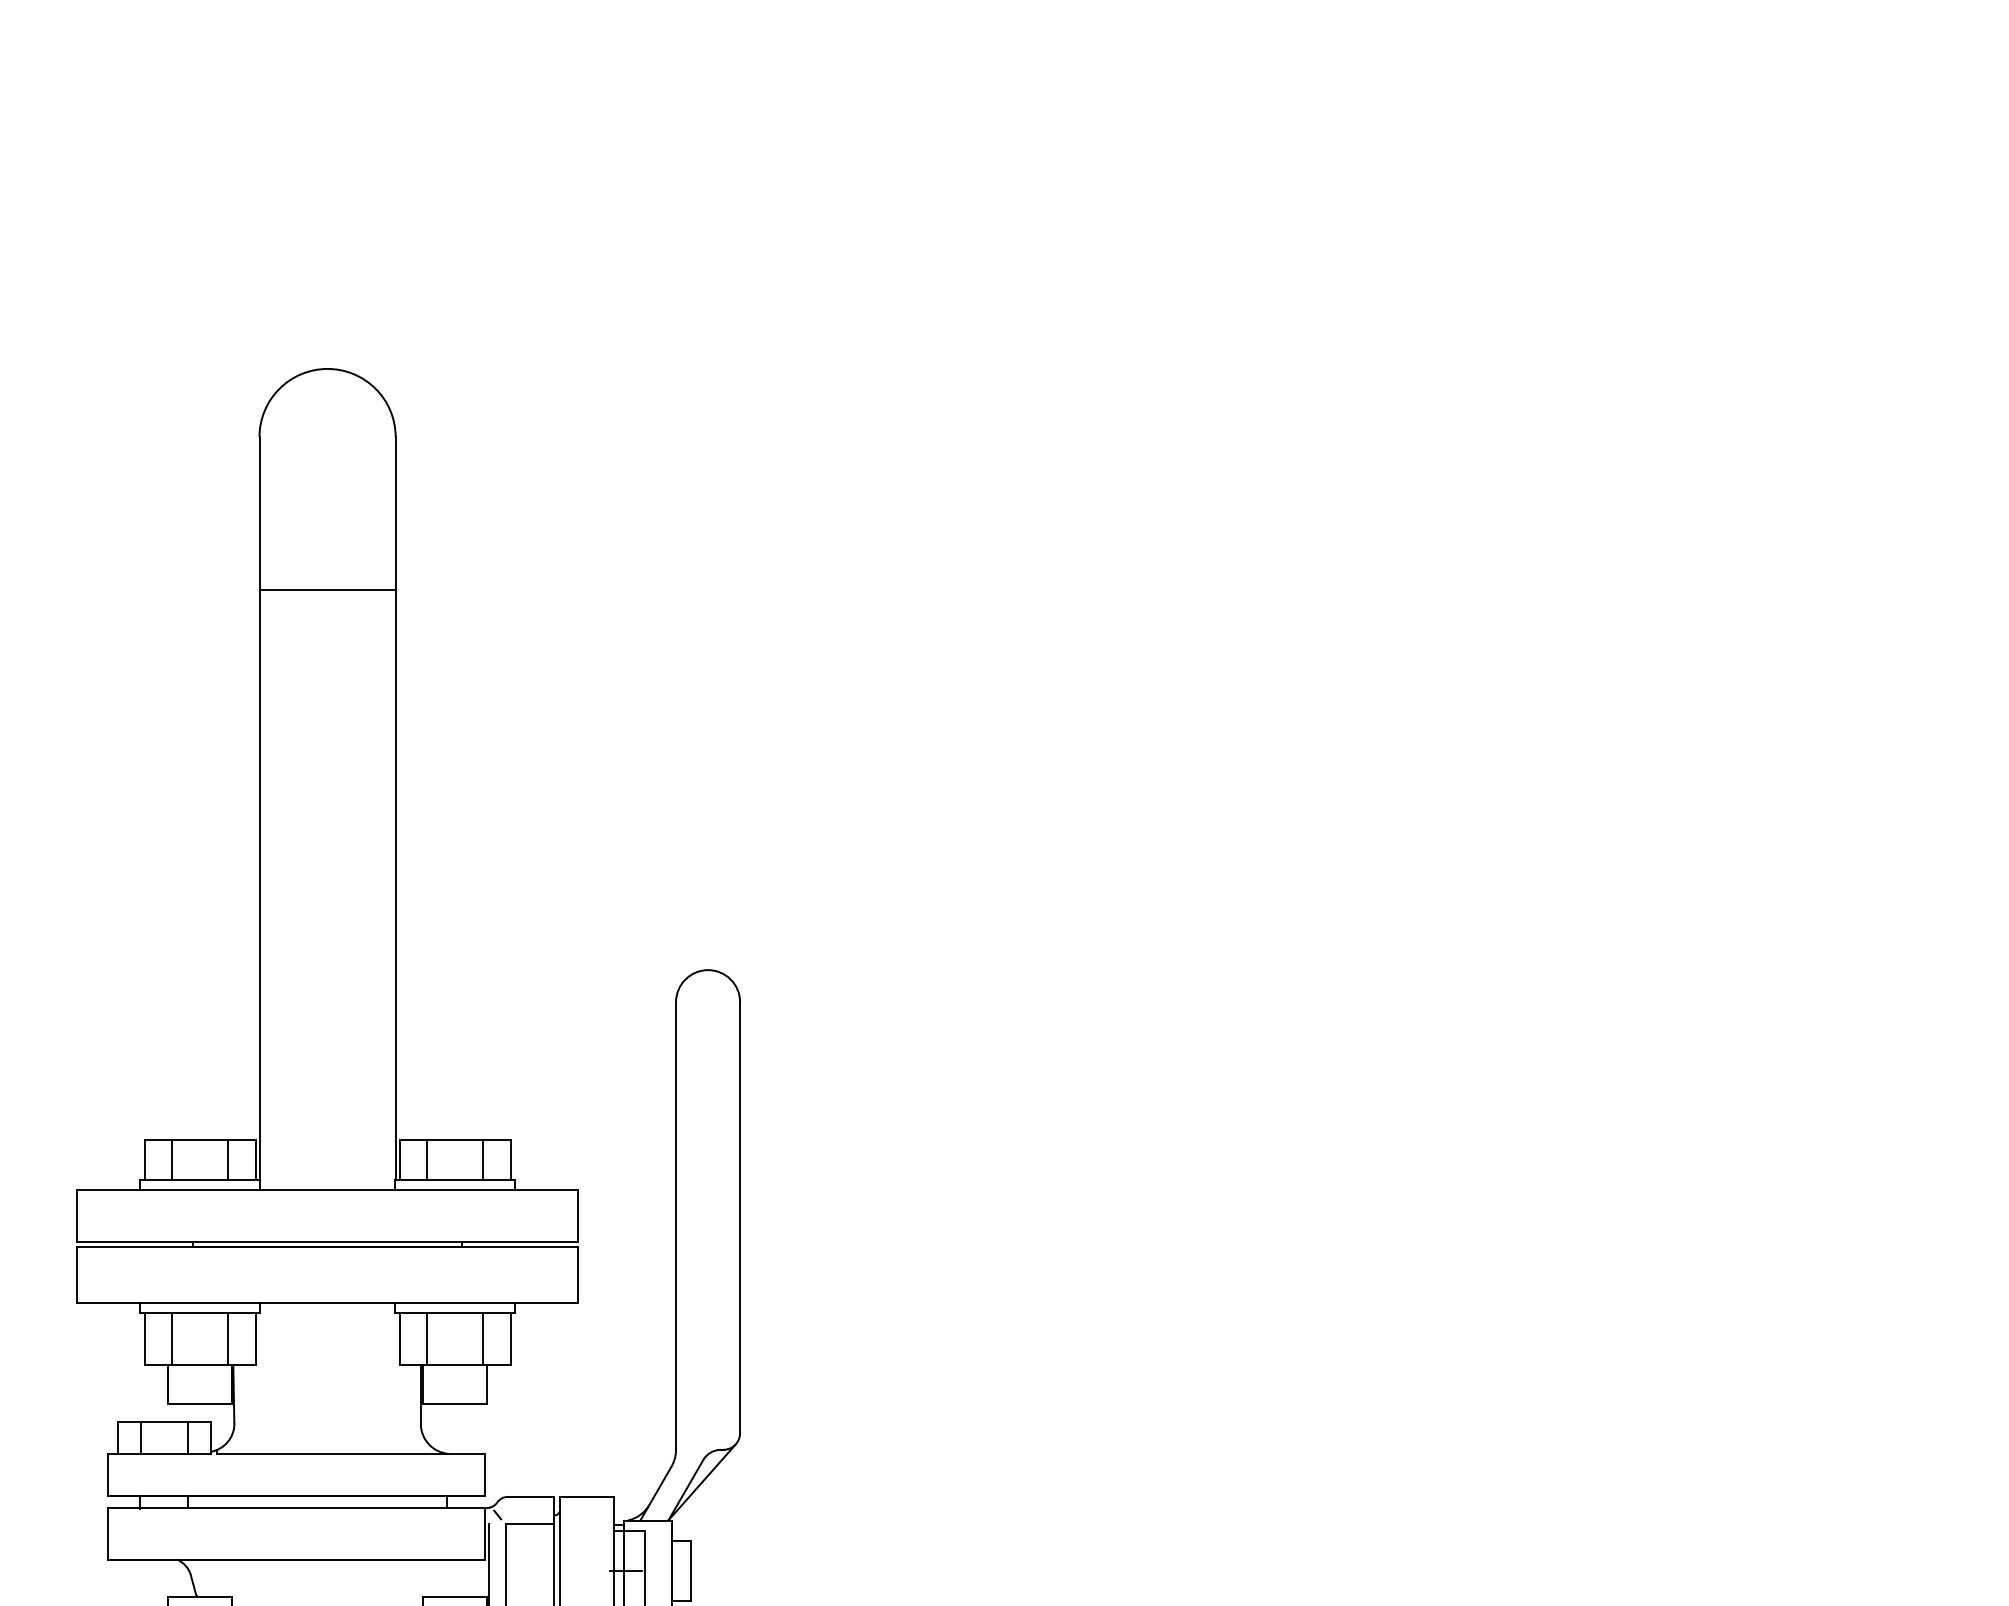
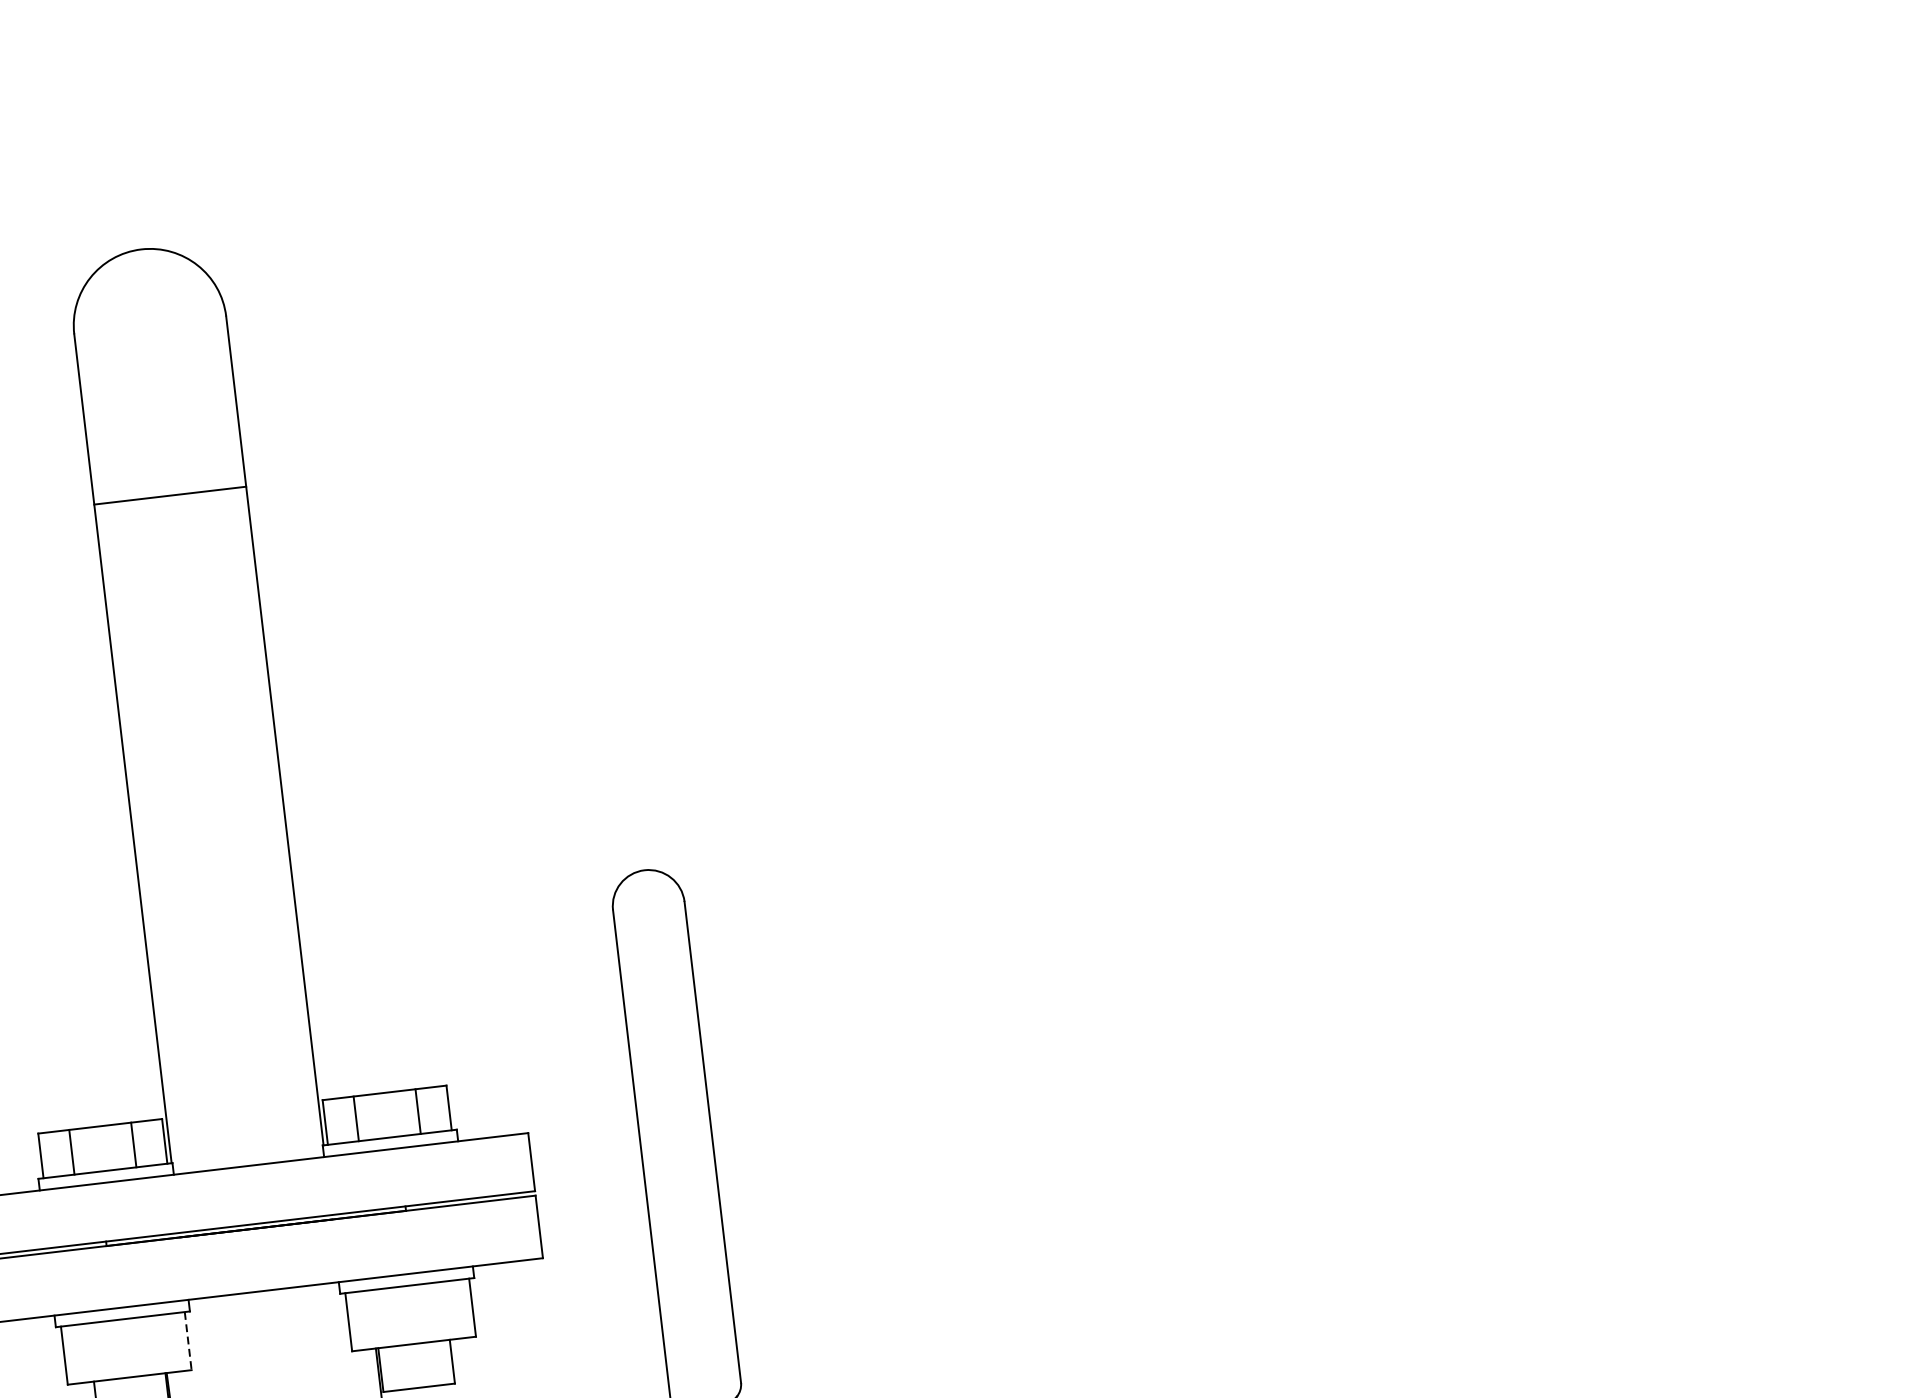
line: (172, 1338) -> (95, 1351), removed
line: (227, 1338) -> (156, 1344), removed
line: (427, 1338) -> (379, 1318), removed
line: (482, 1338) -> (441, 1310), removed
line: (255, 1339) -> (188, 1341), solid -> dashed

